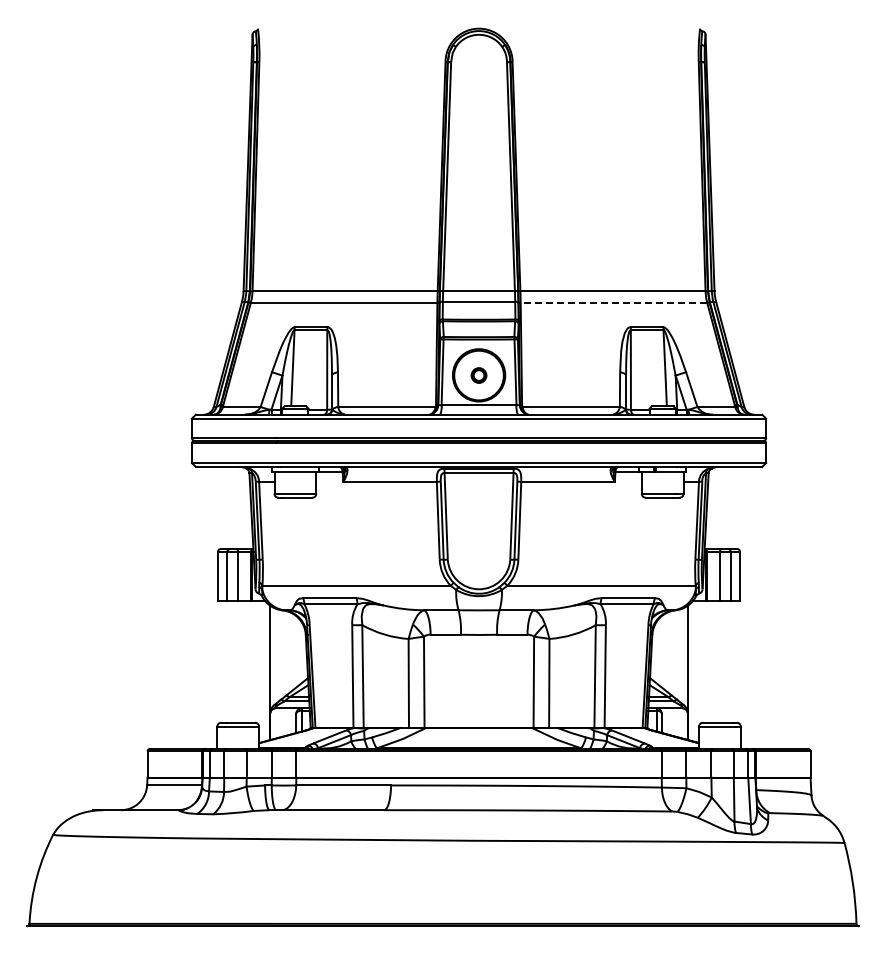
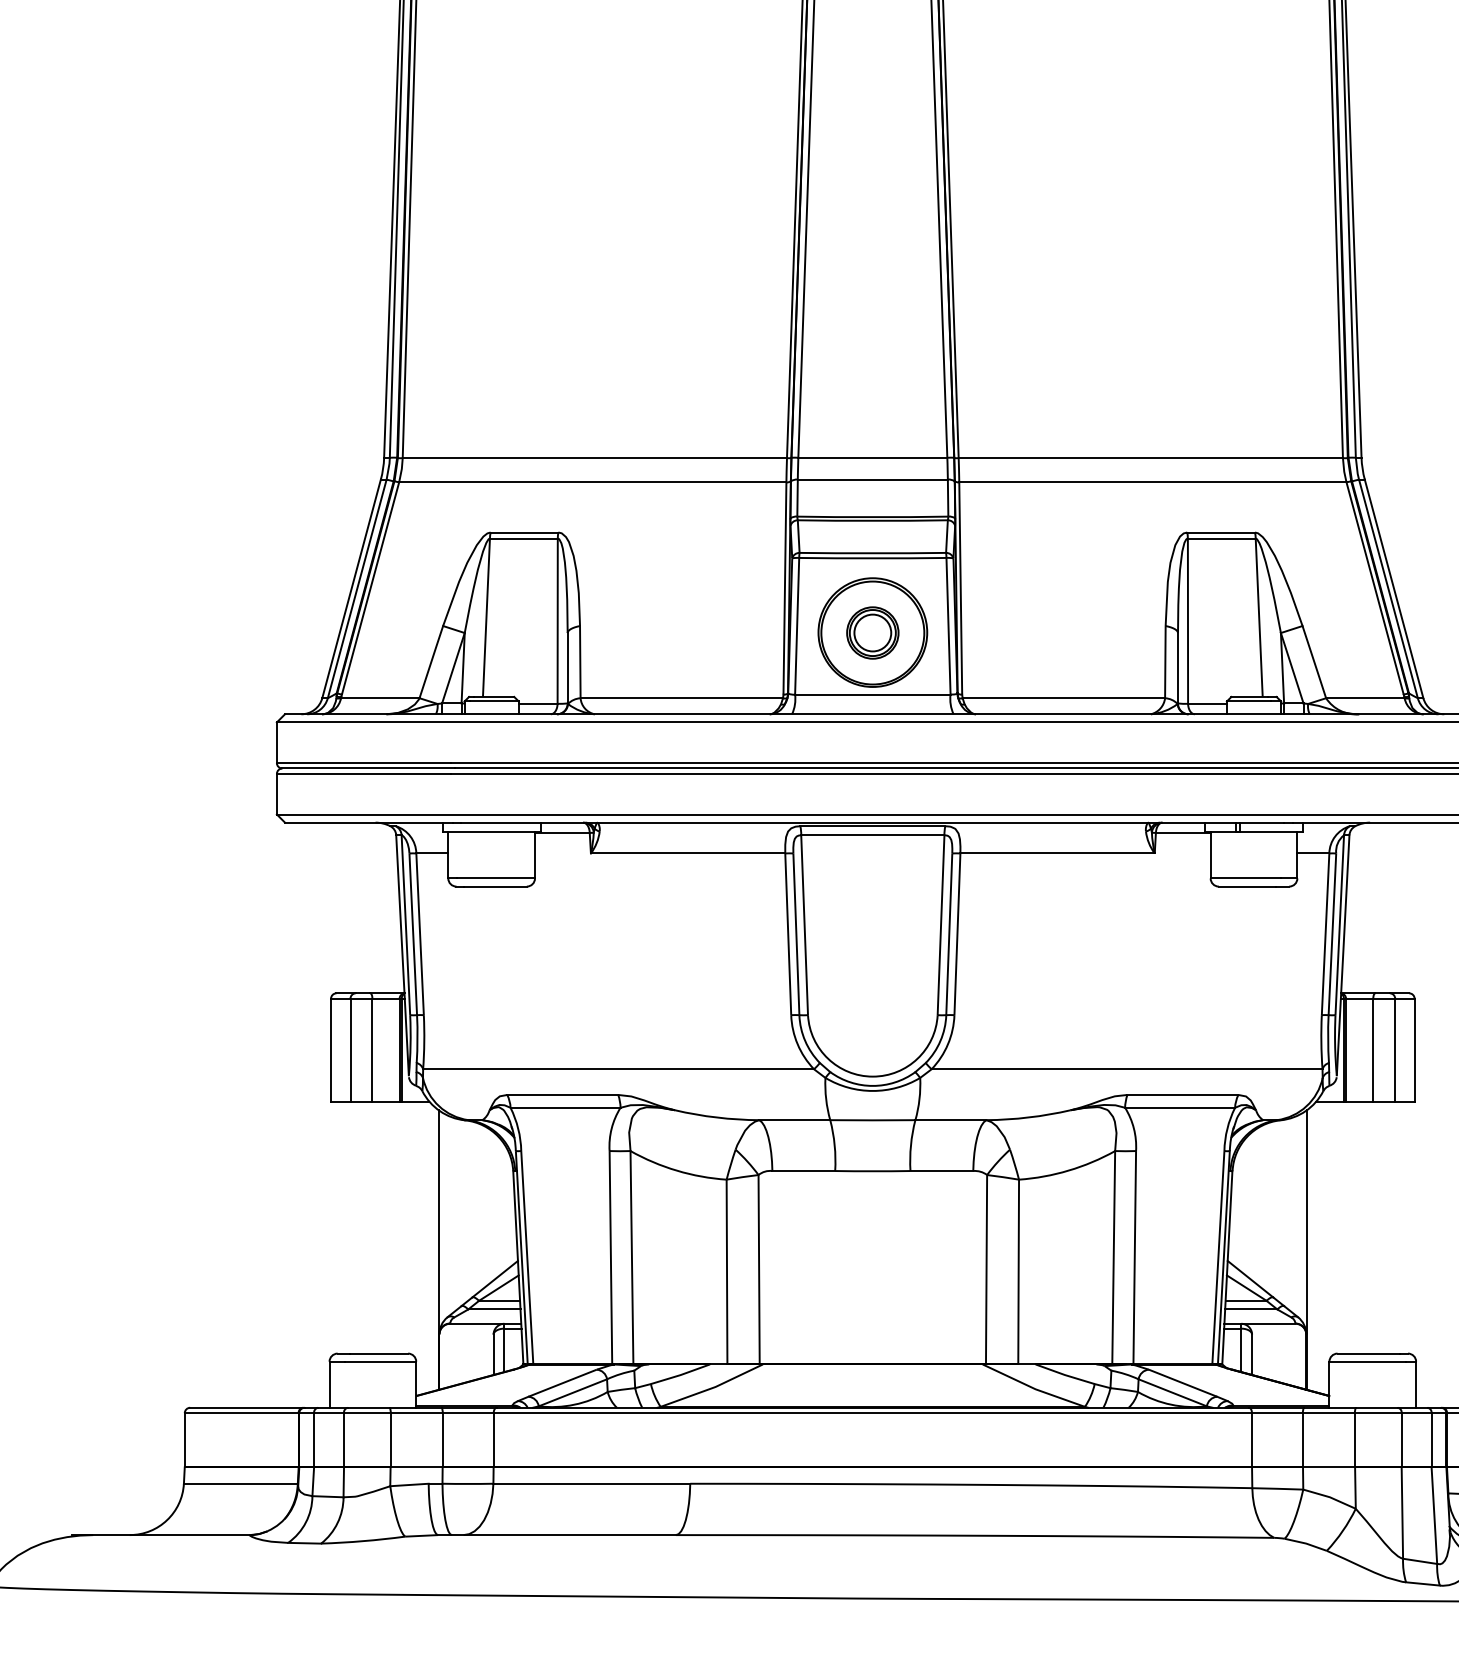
line: (613, 303) -> (1151, 483), dashed -> solid
part: (478, 375) -> (871, 632), size x1.67

